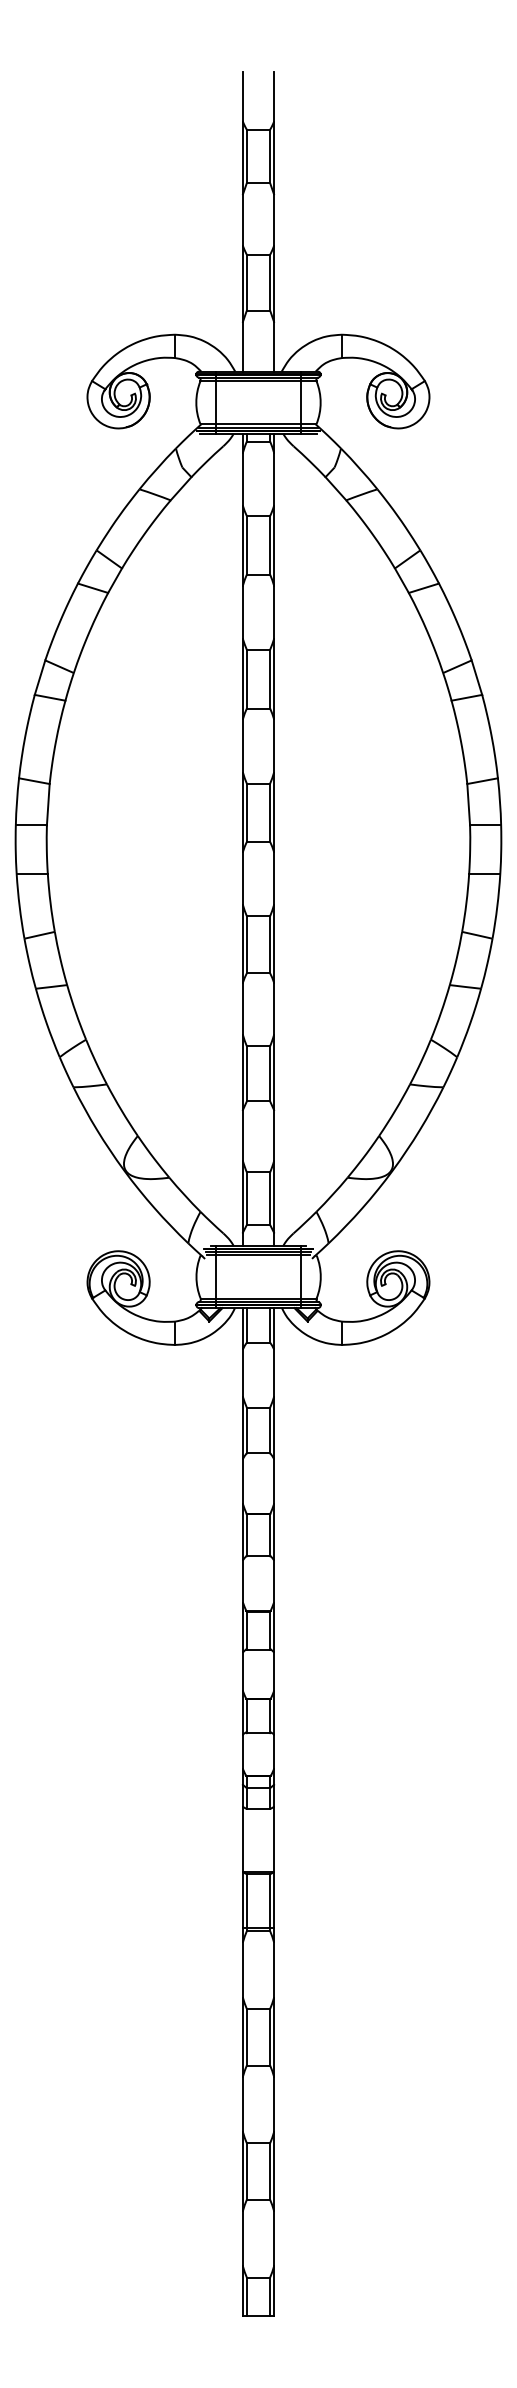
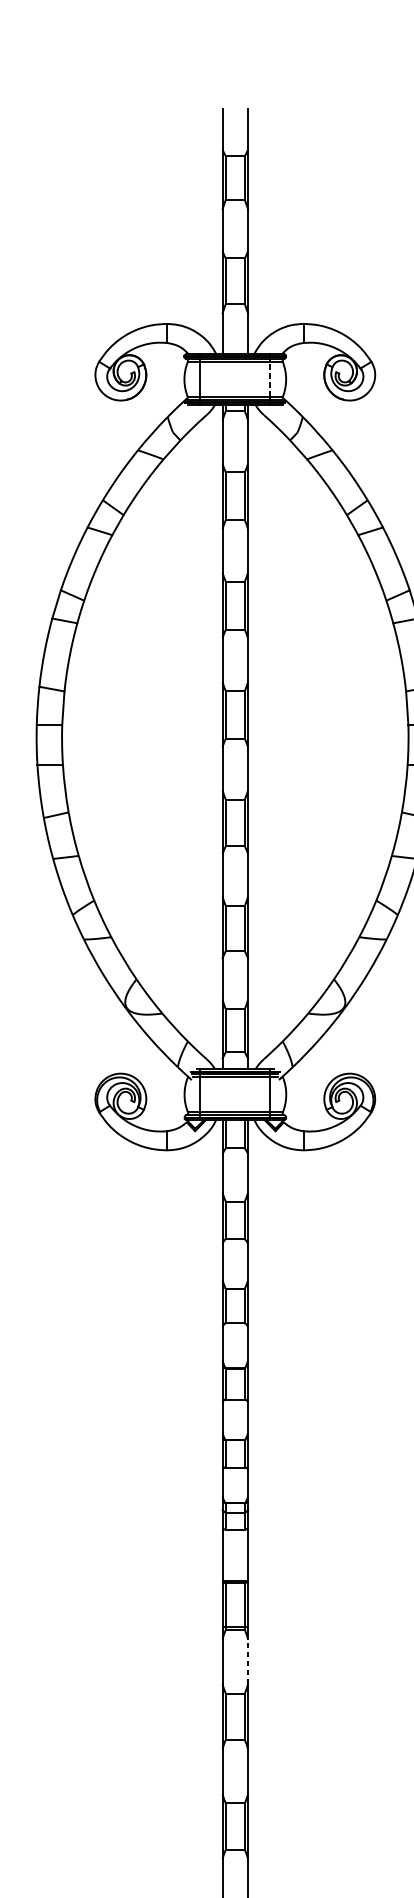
line: (301, 402) -> (270, 379), solid -> dashed
line: (274, 1970) -> (248, 1662), solid -> dashed

